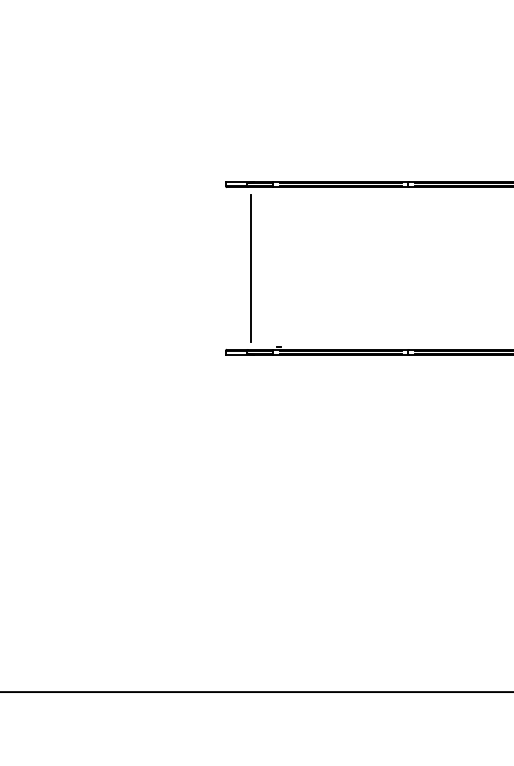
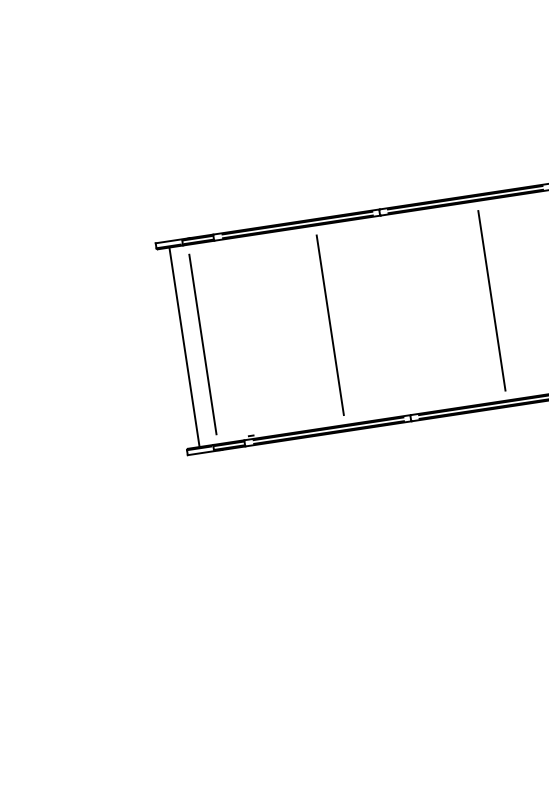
line: (236, 268) -> (184, 347), added
line: (355, 268) -> (330, 325), added
line: (486, 268) -> (491, 300), added

